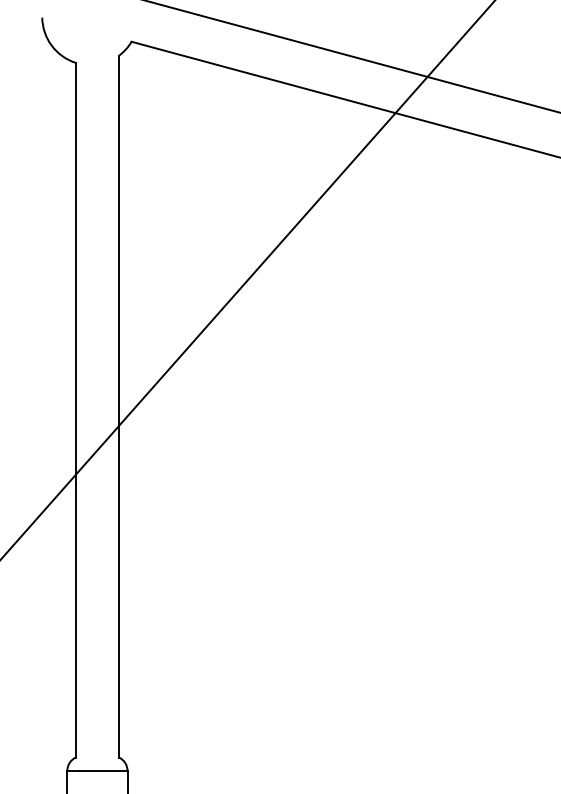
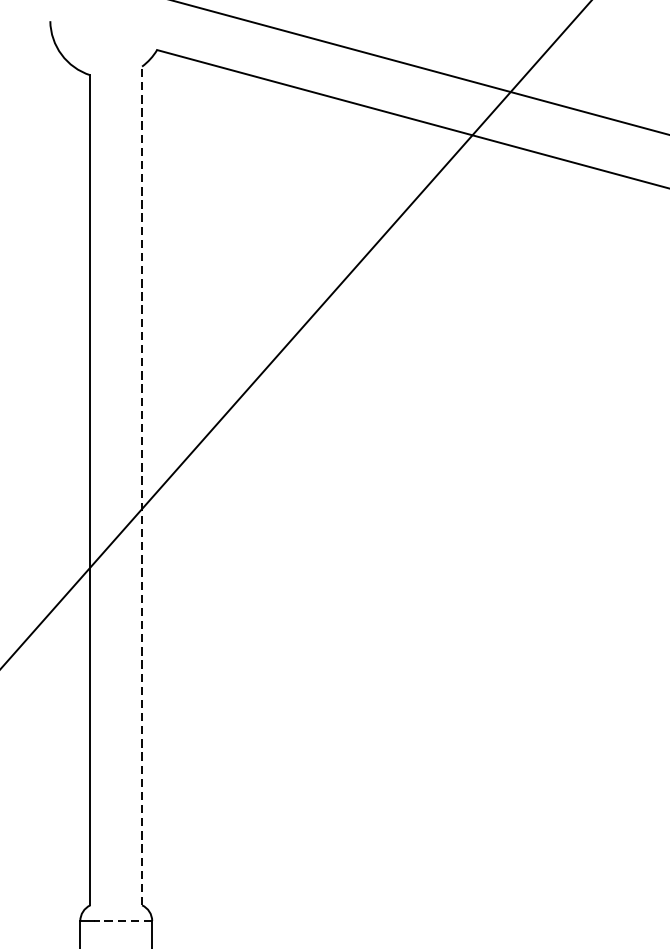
line: (119, 406) -> (142, 485), solid -> dashed
line: (102, 770) -> (122, 920), solid -> dashed

